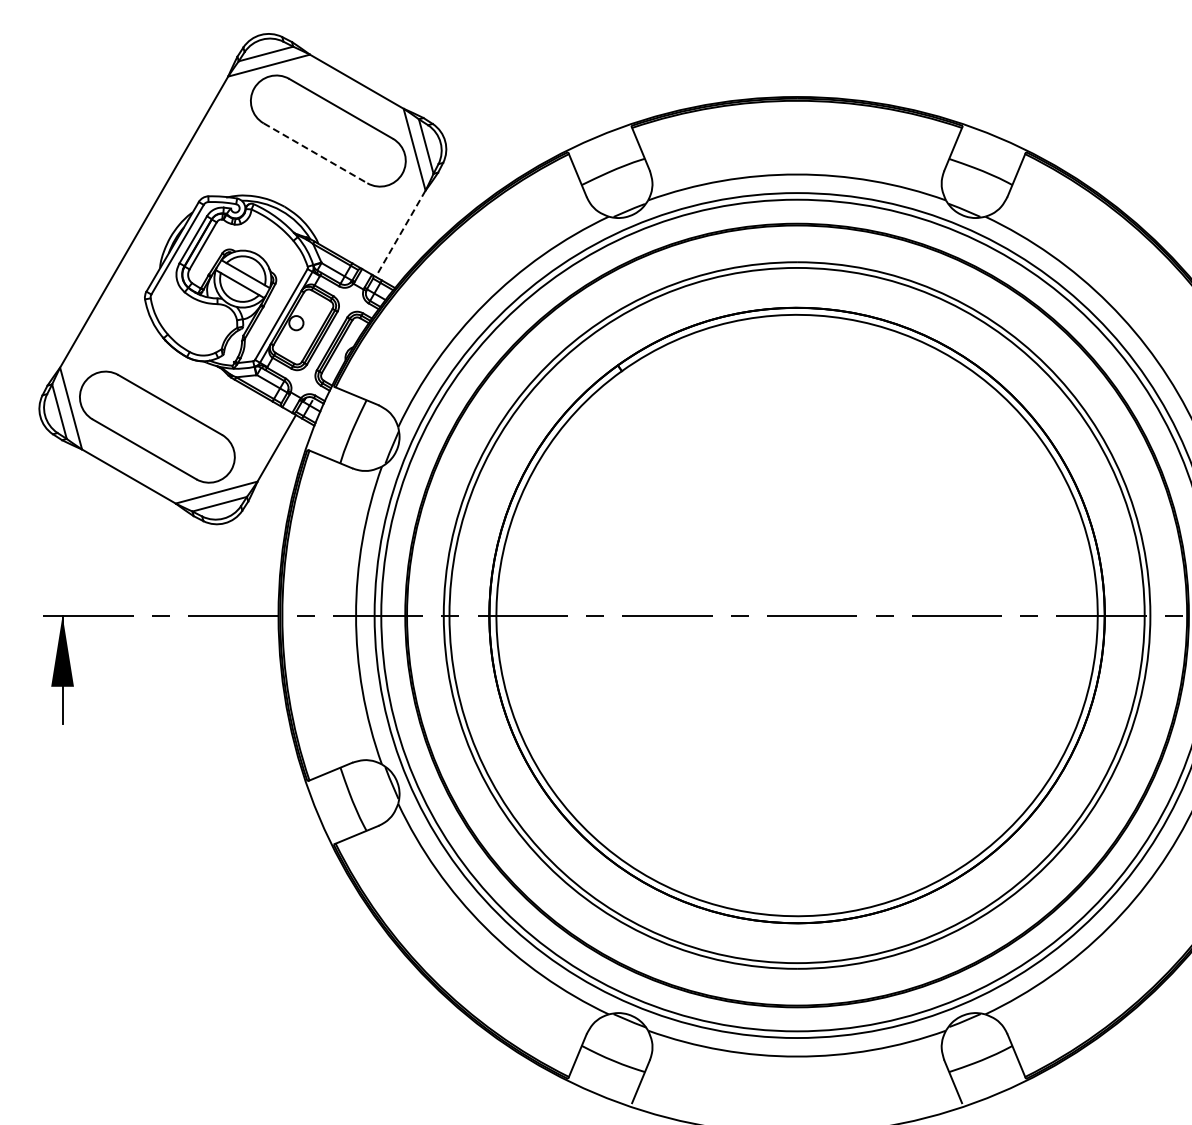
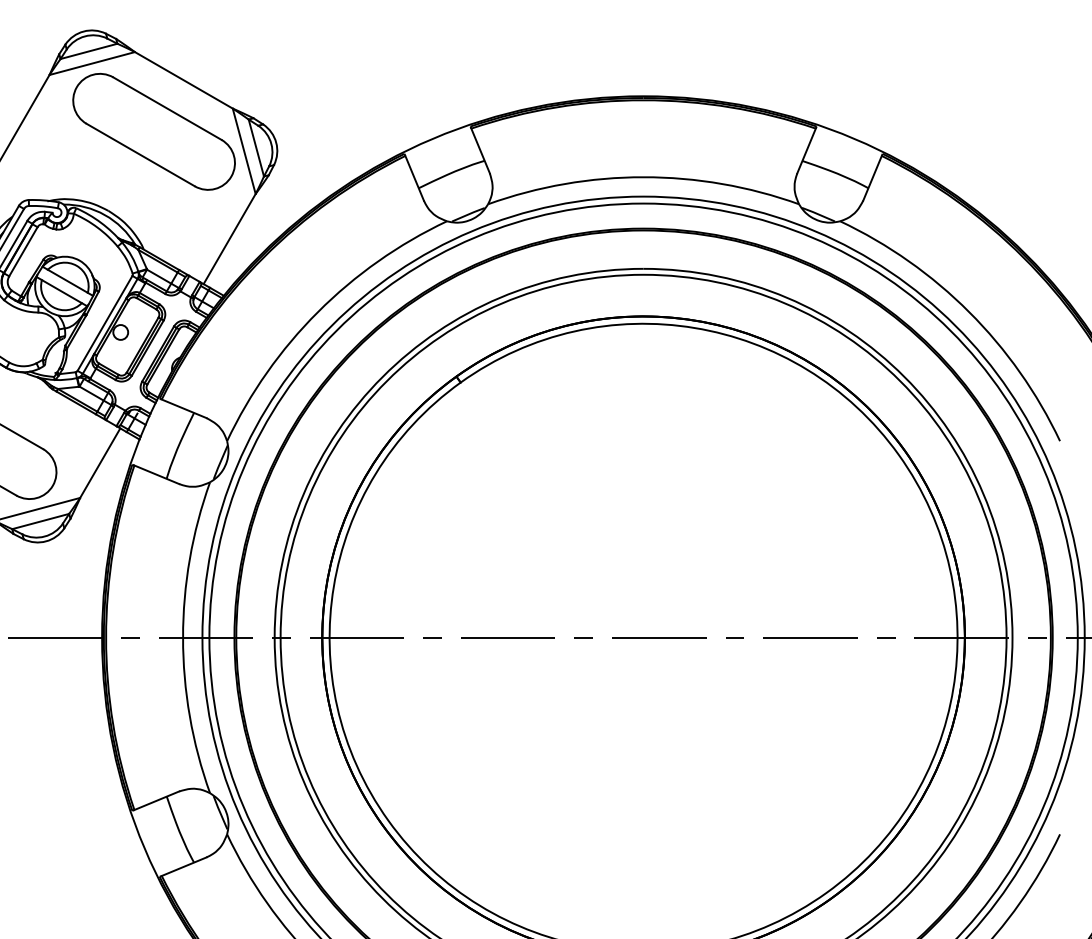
line: (315, 153) -> (140, 155), dashed -> solid
line: (400, 233) -> (229, 238), dashed -> solid

